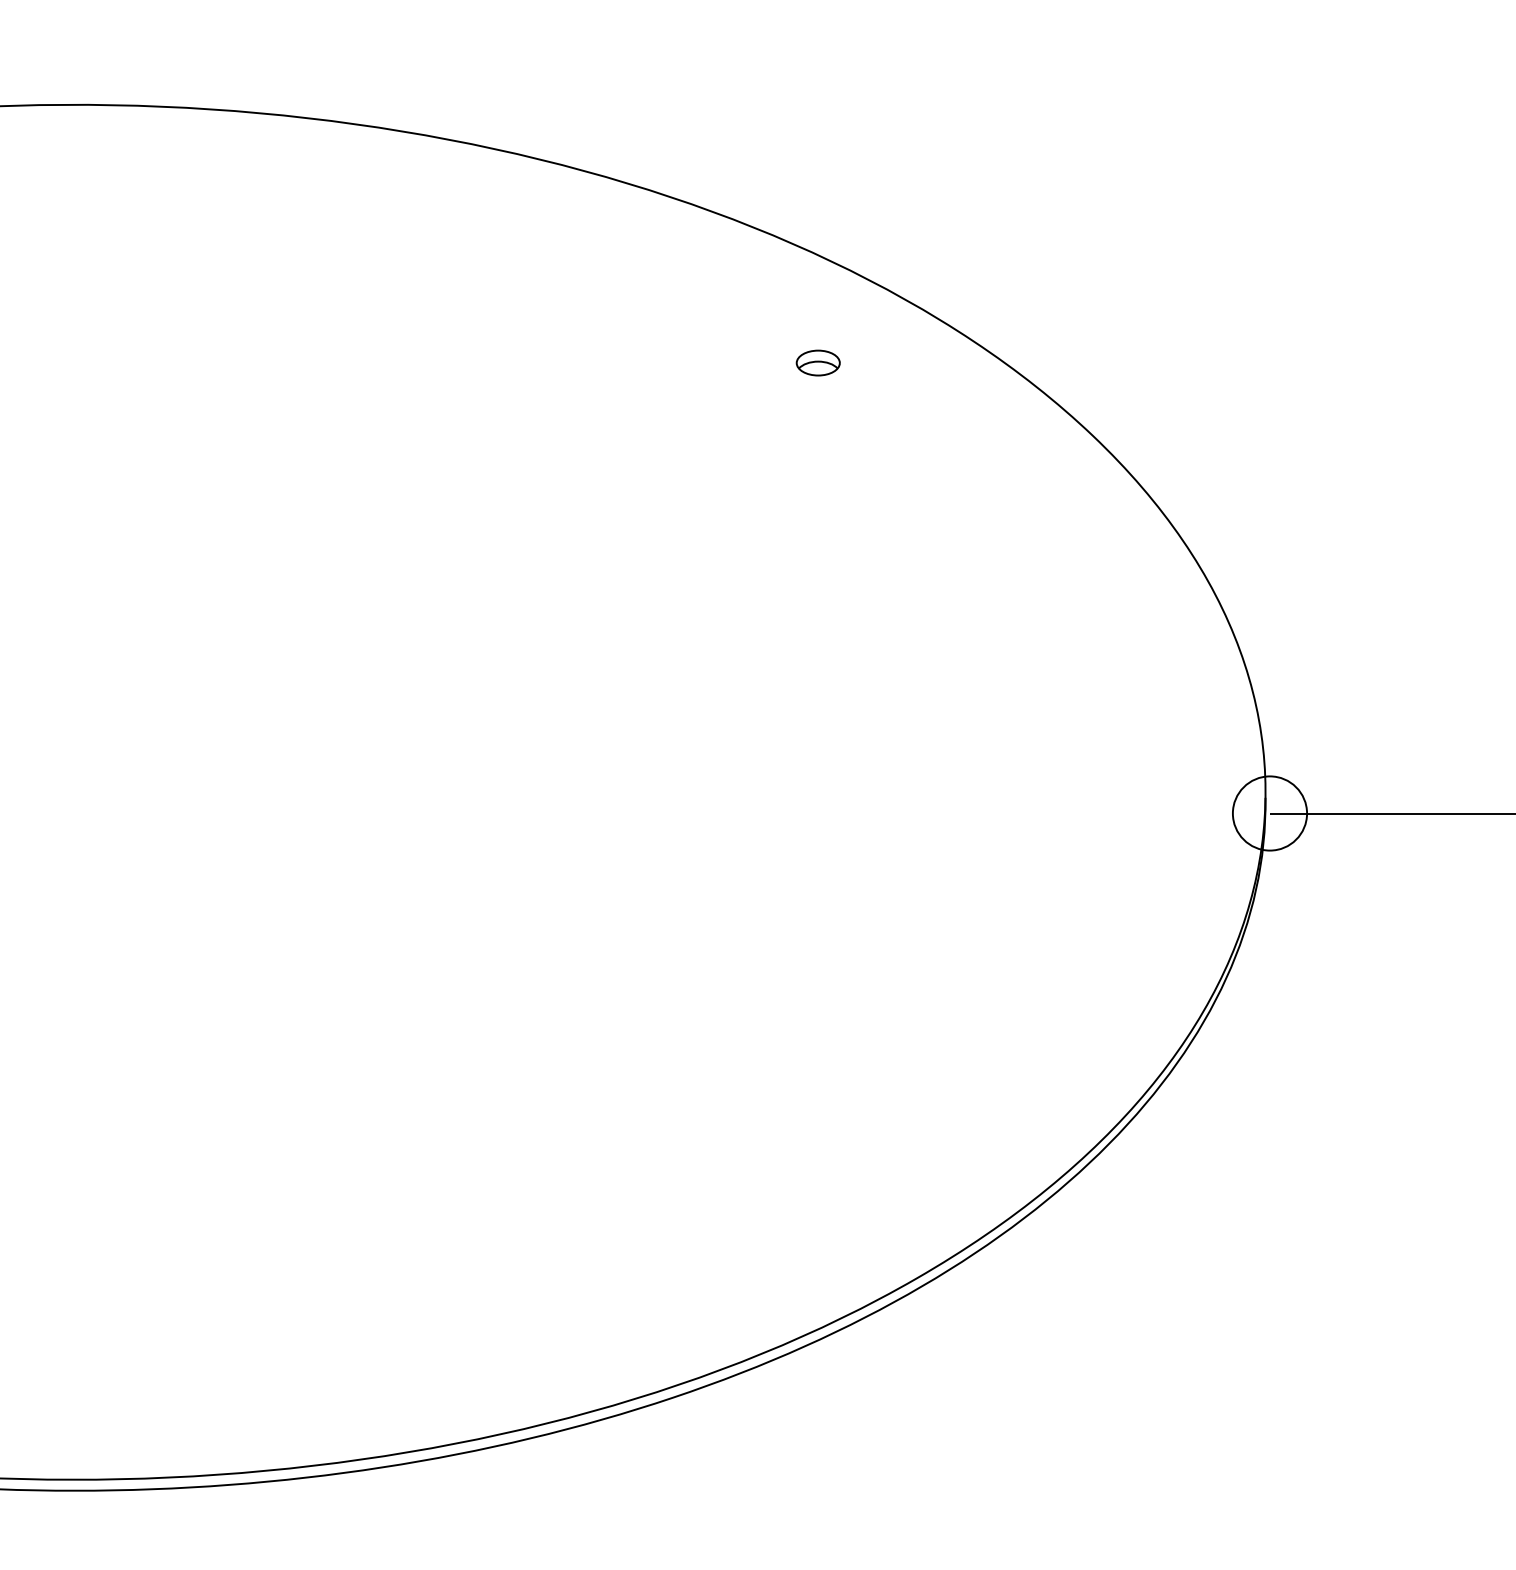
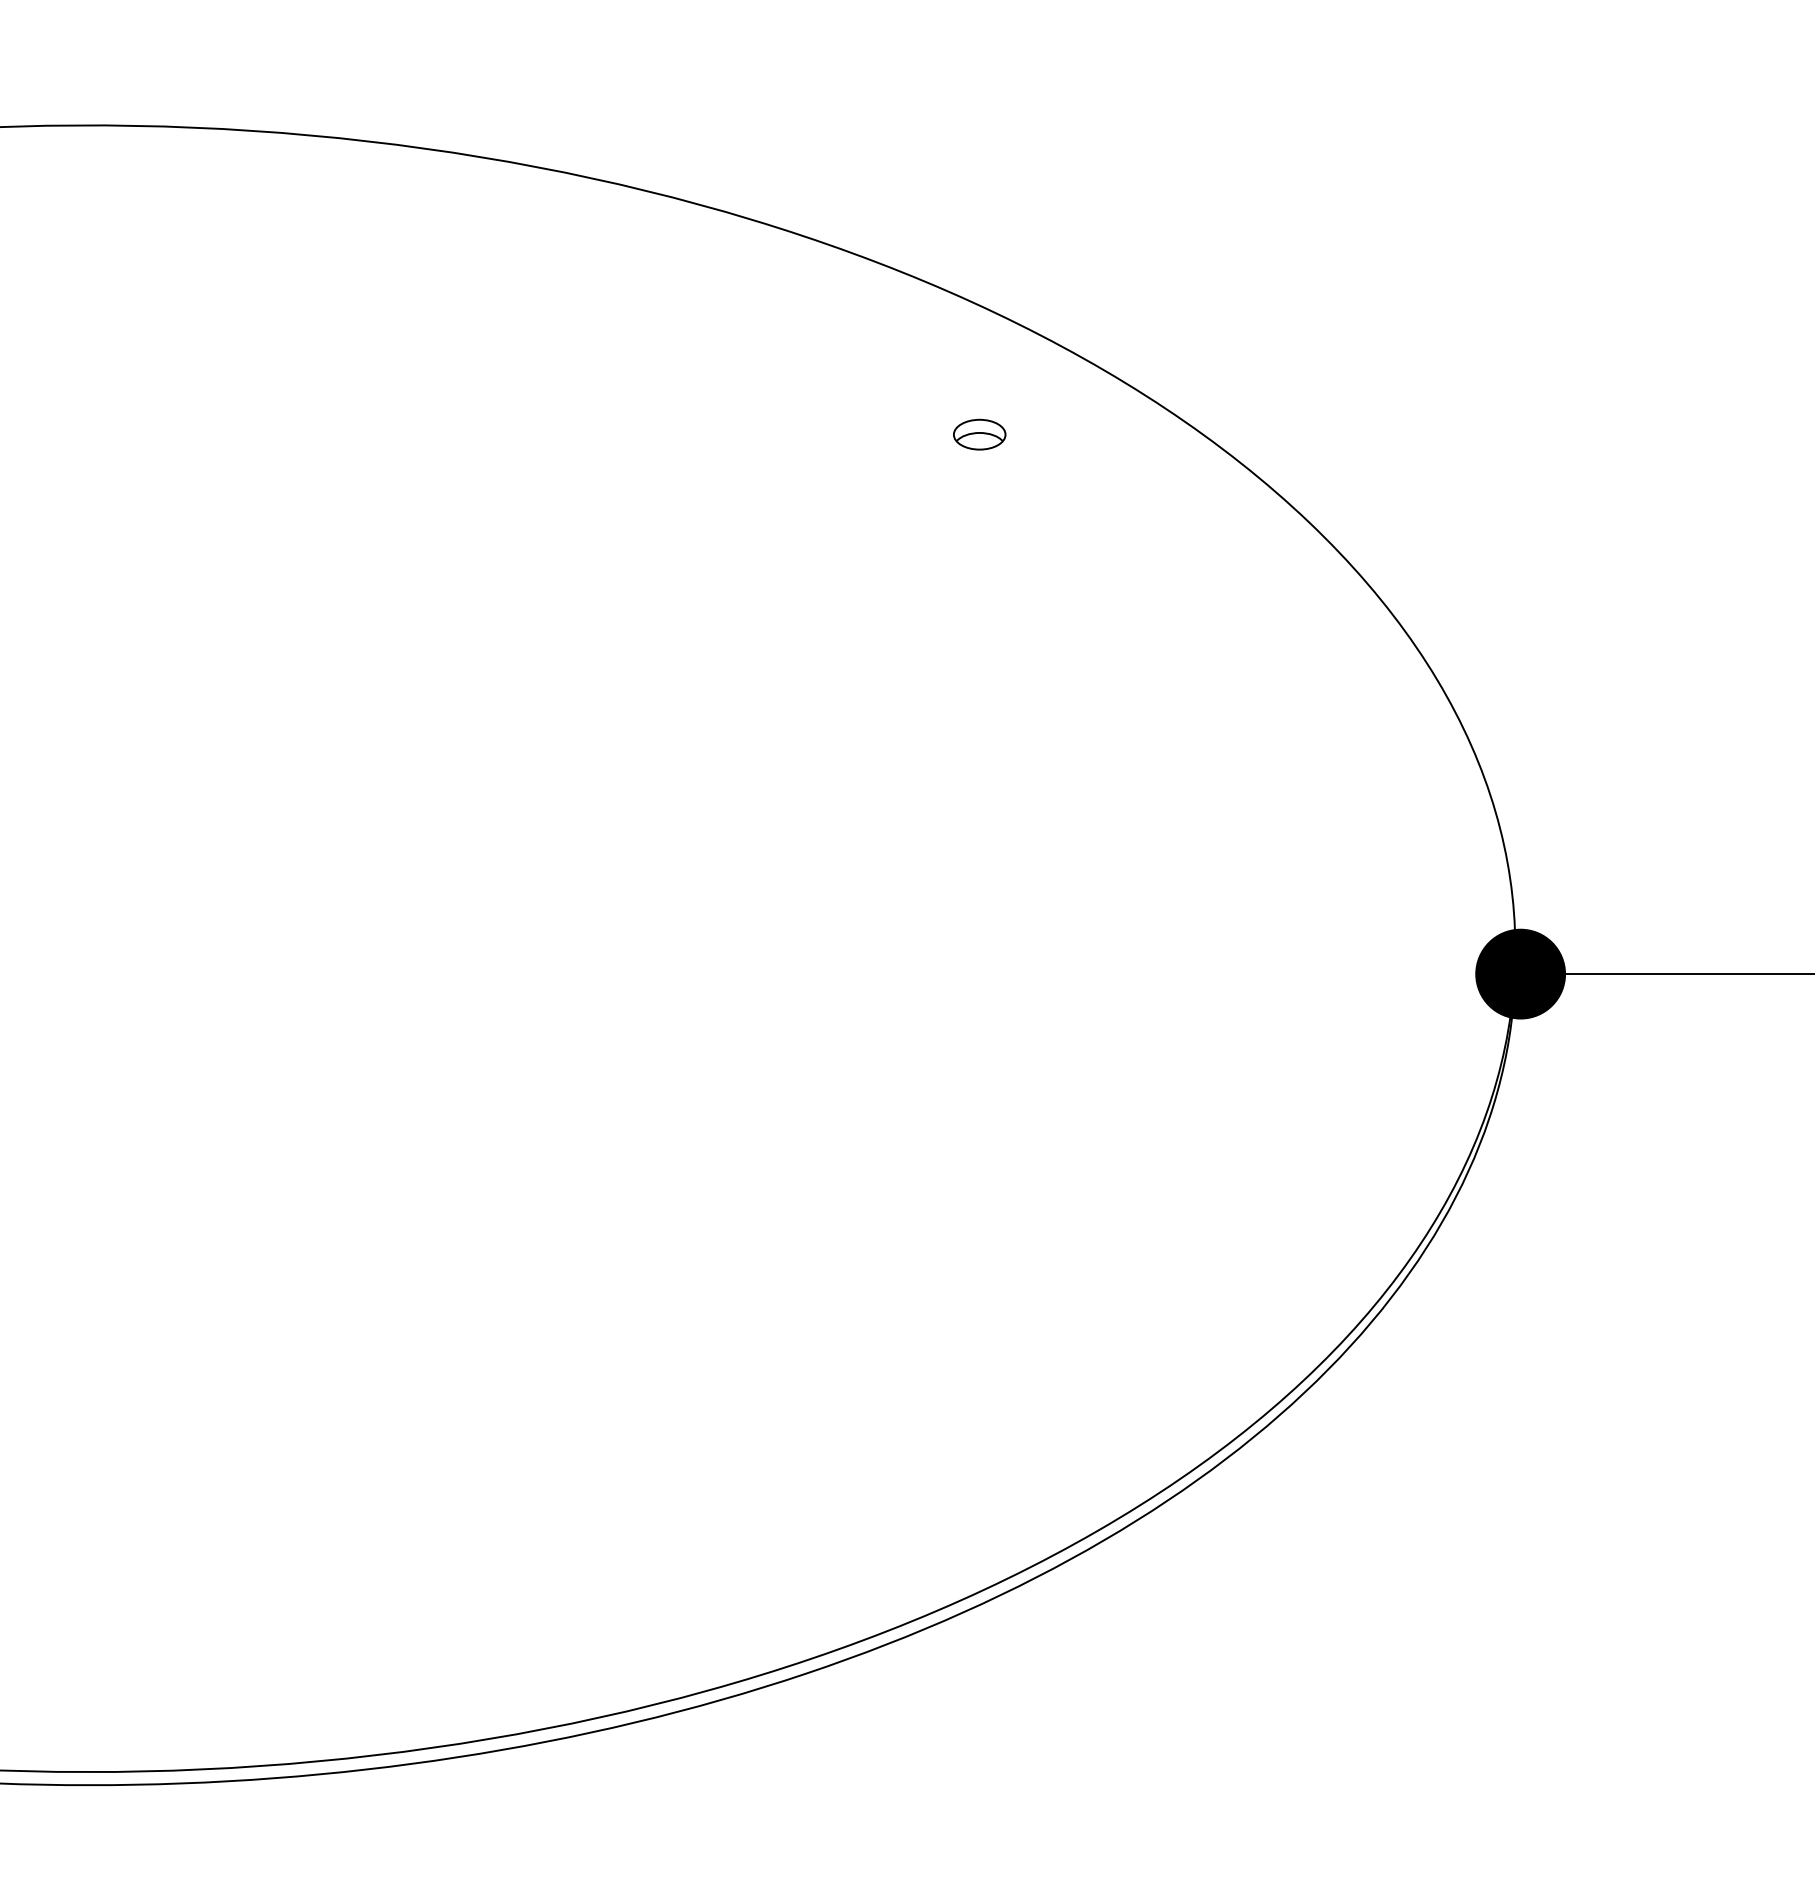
fill: (1269, 812) -> (1520, 973), added

